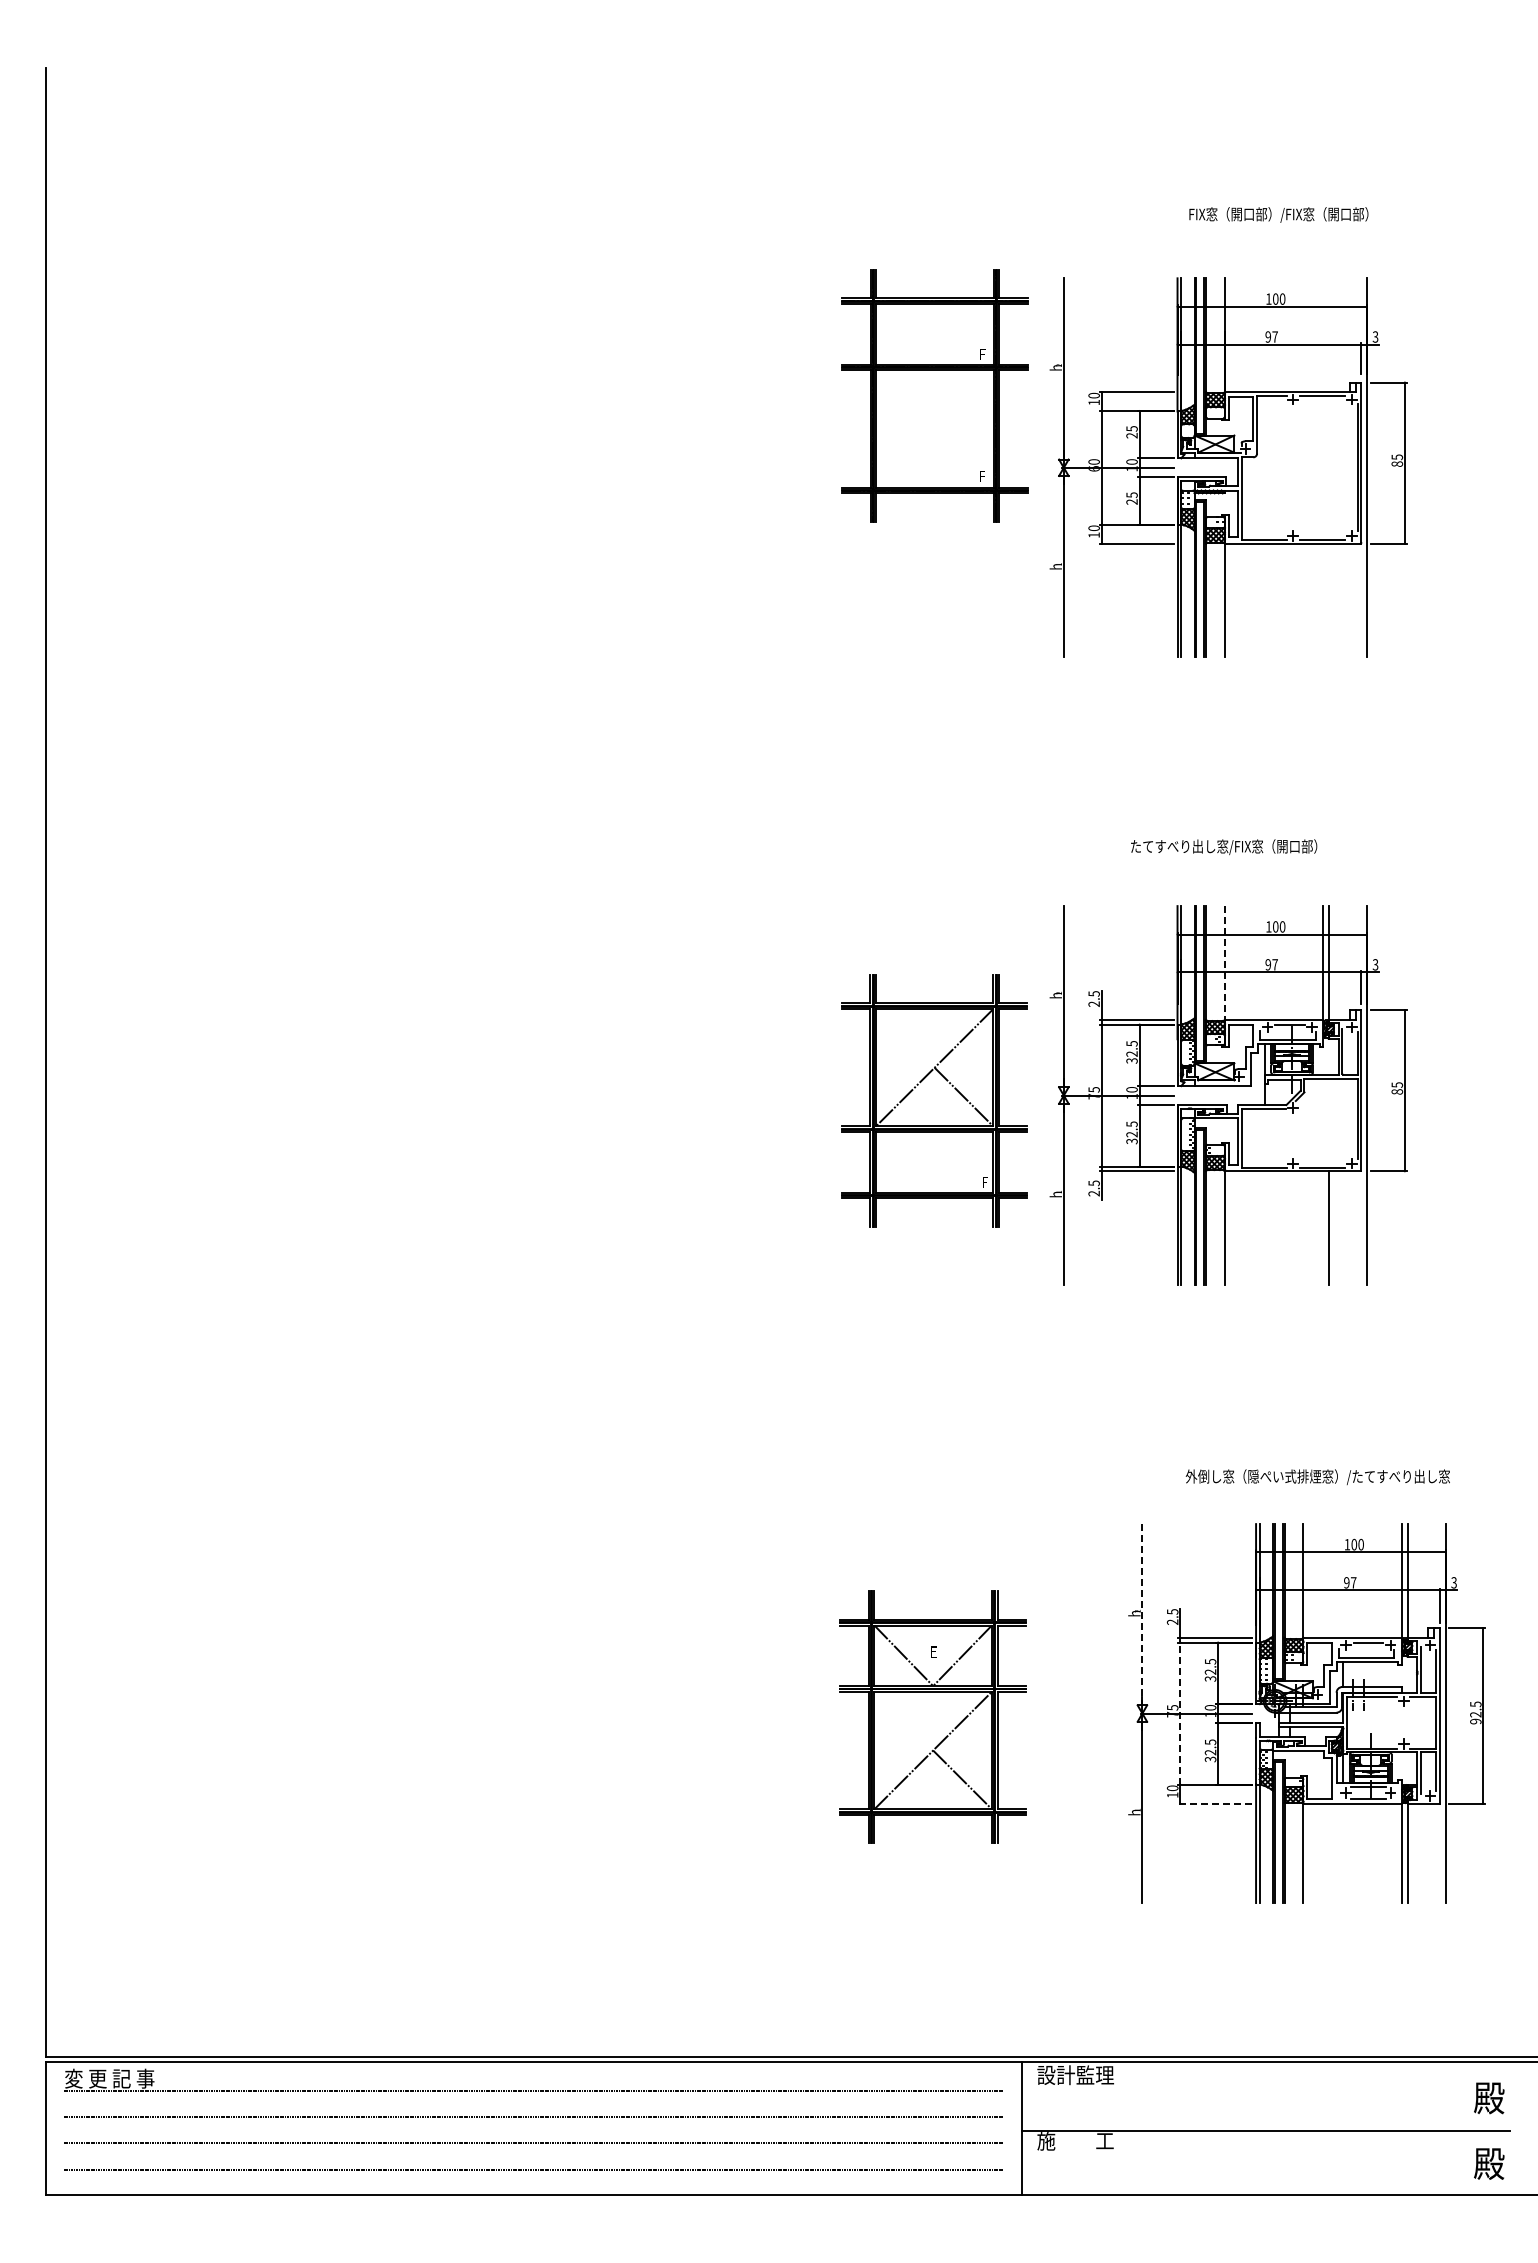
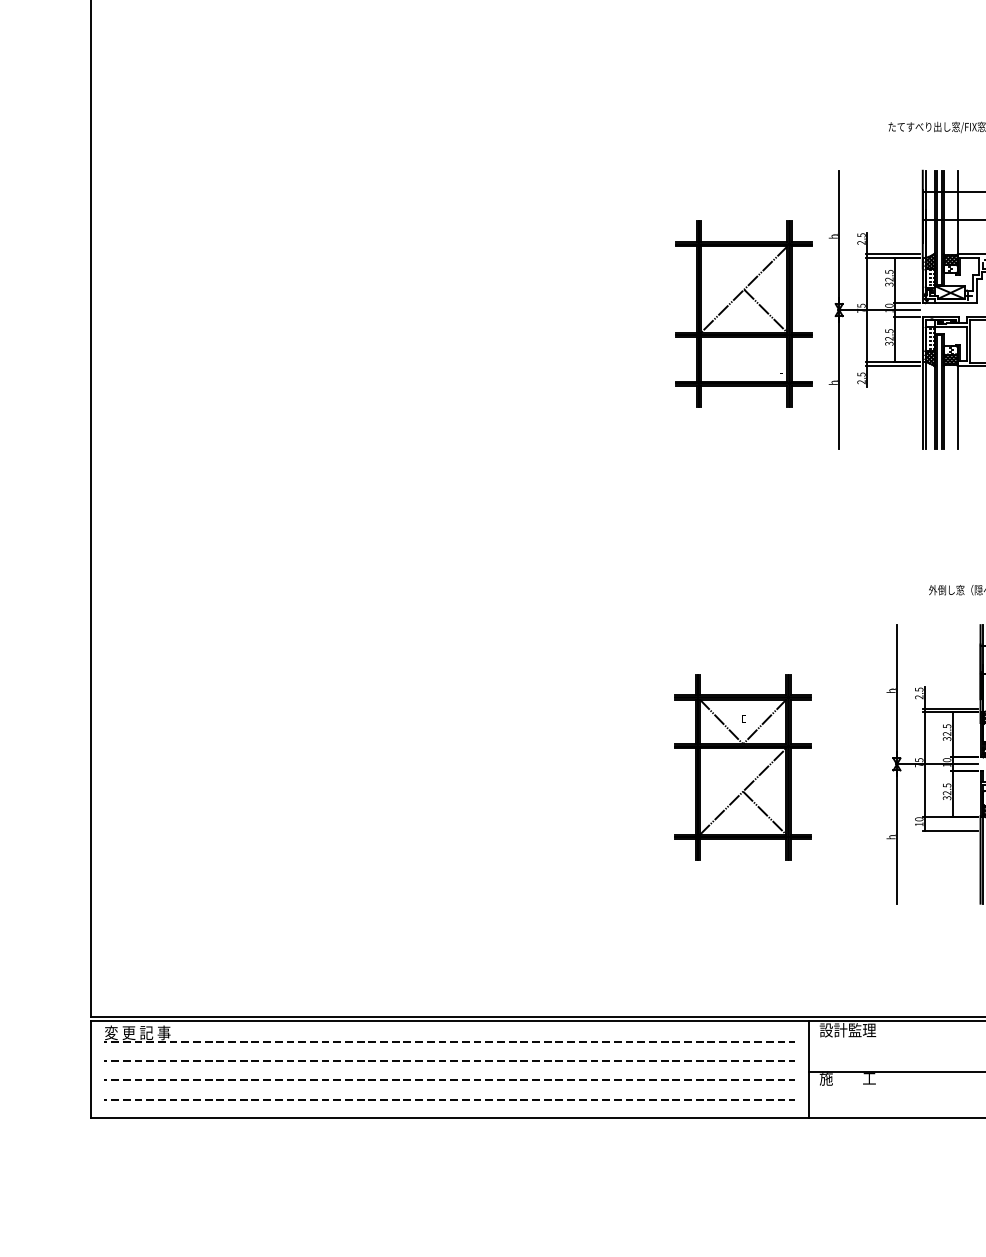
line: (1224, 962) -> (957, 212), dashed -> solid
line: (1142, 1614) -> (897, 691), dashed -> solid
line: (1180, 1713) -> (924, 764), dashed -> solid
line: (1215, 1803) -> (950, 830), dashed -> solid

